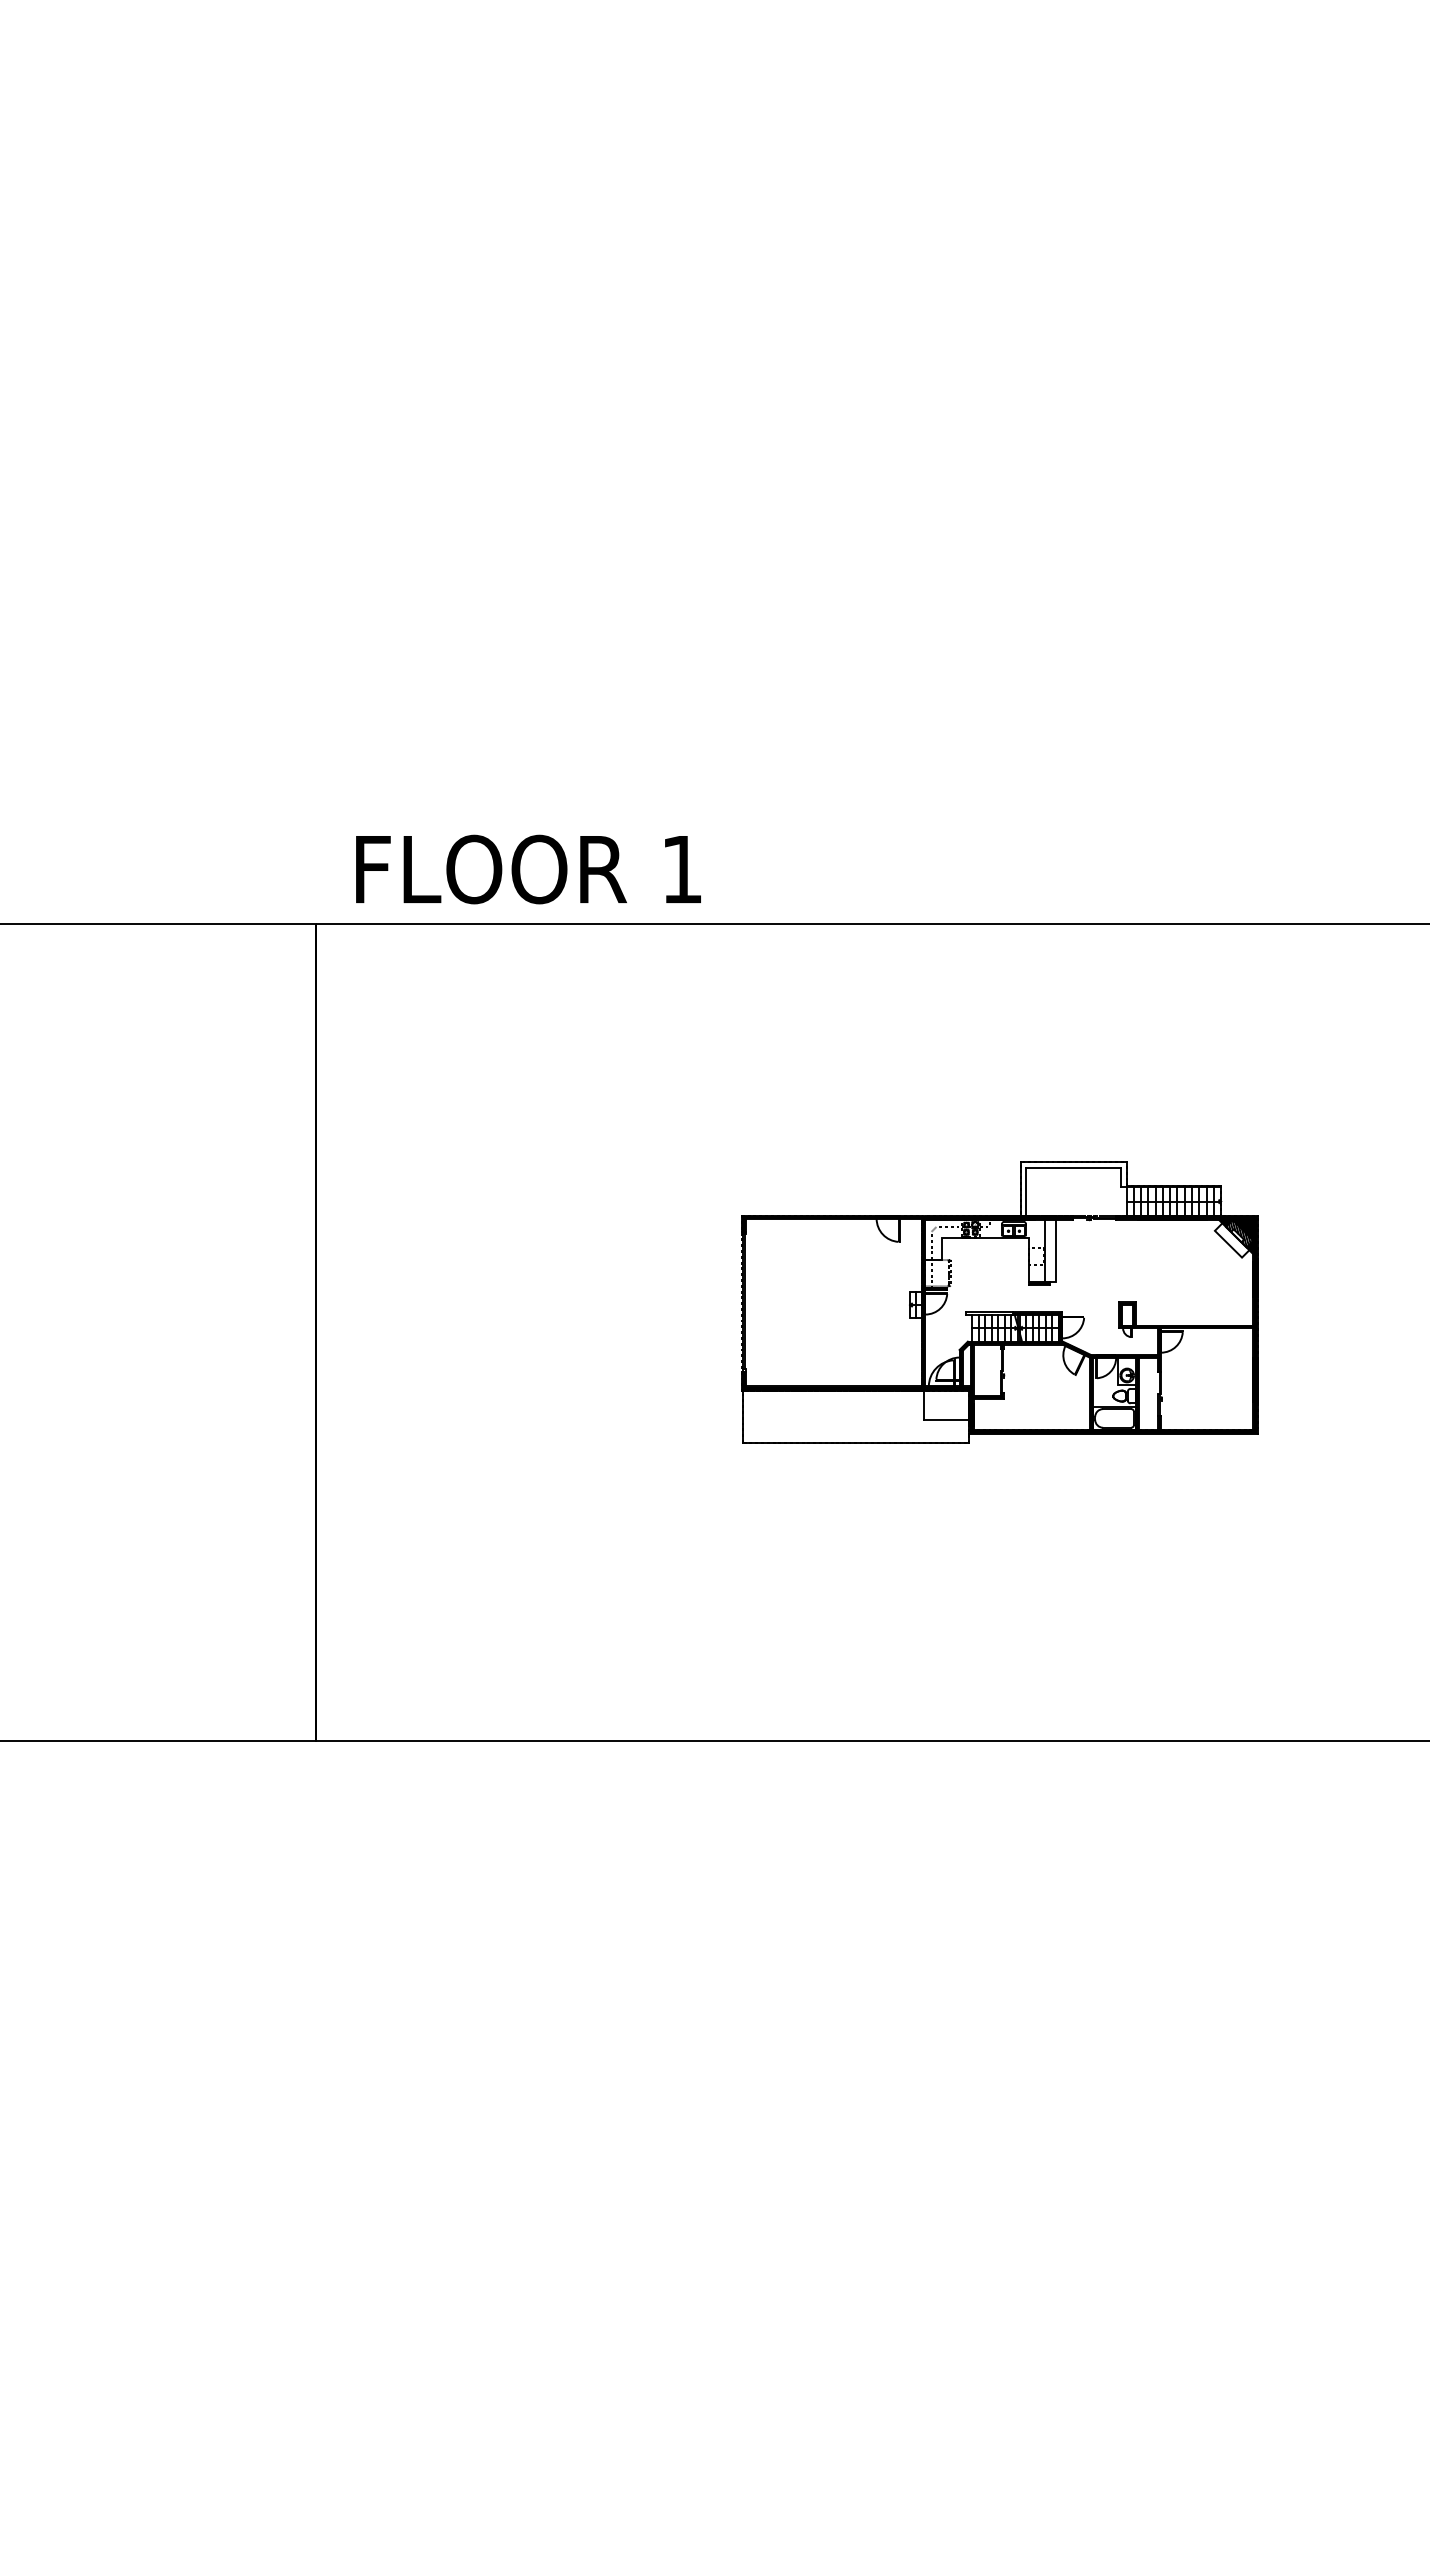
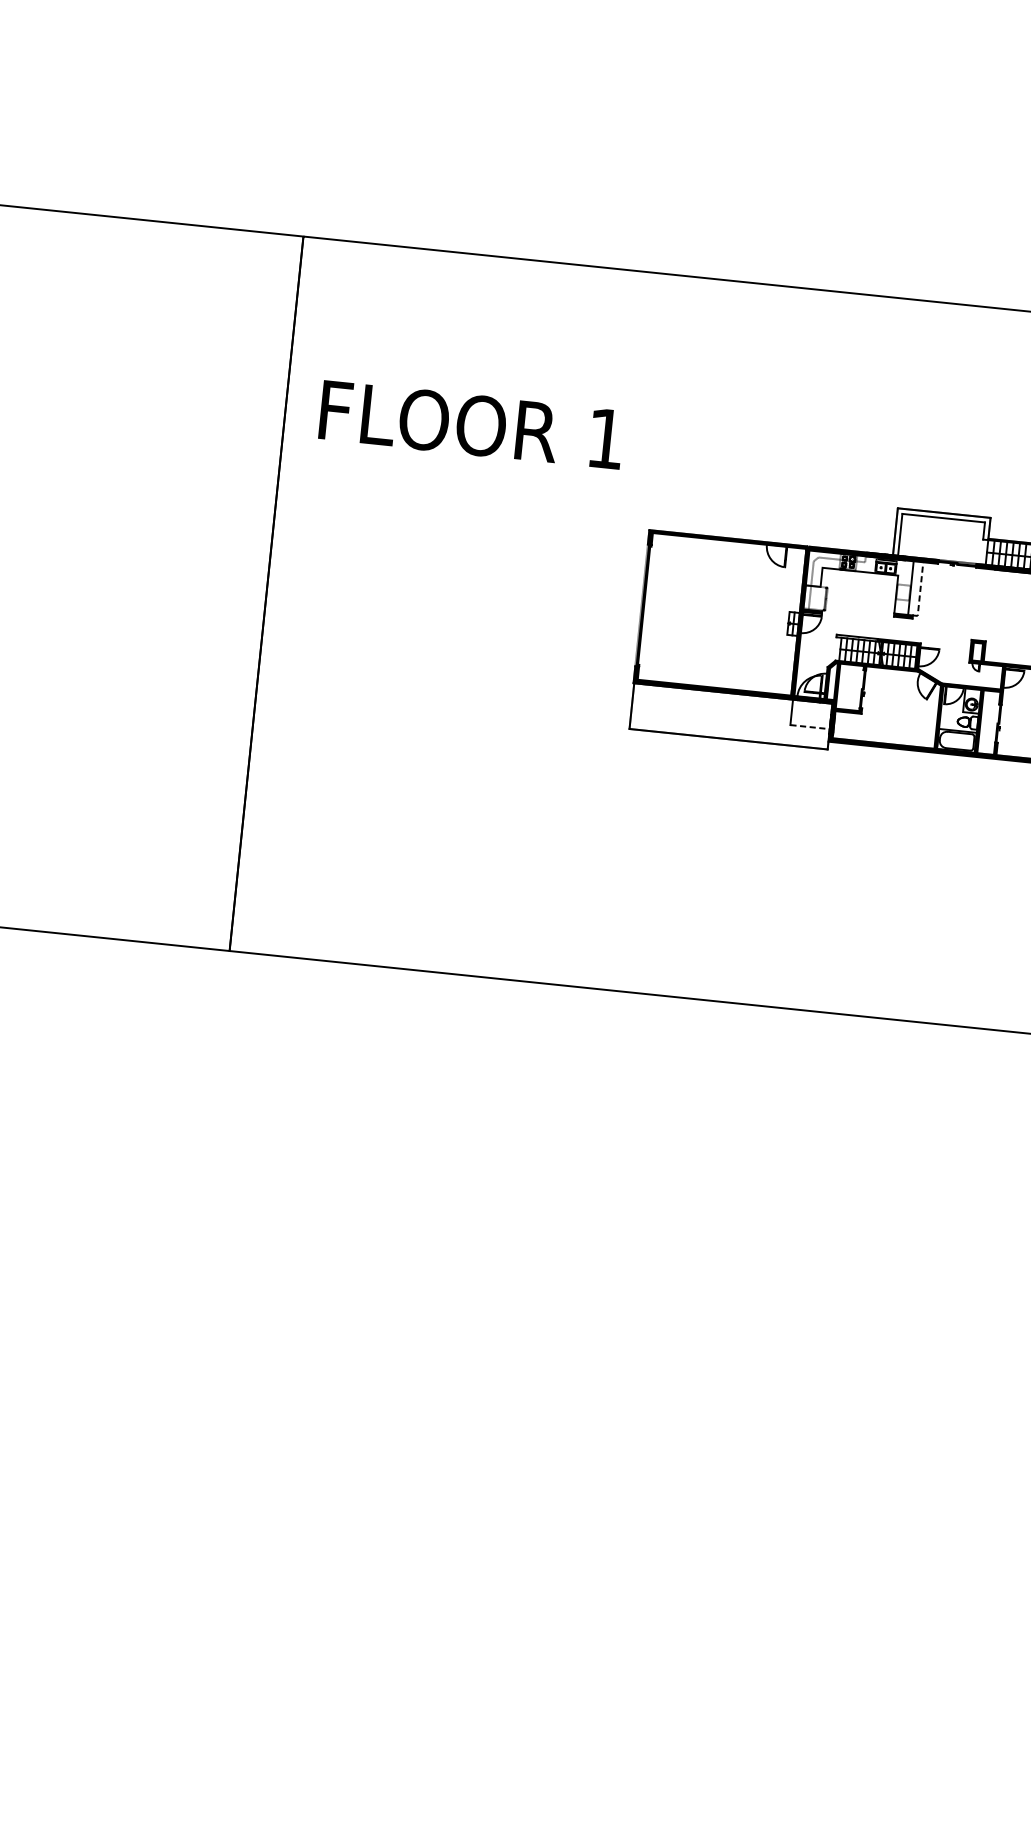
text: (528, 869) -> (471, 424), moved
line: (1055, 1253) -> (920, 591), solid -> dashed
line: (946, 1419) -> (809, 726), solid -> dashed

